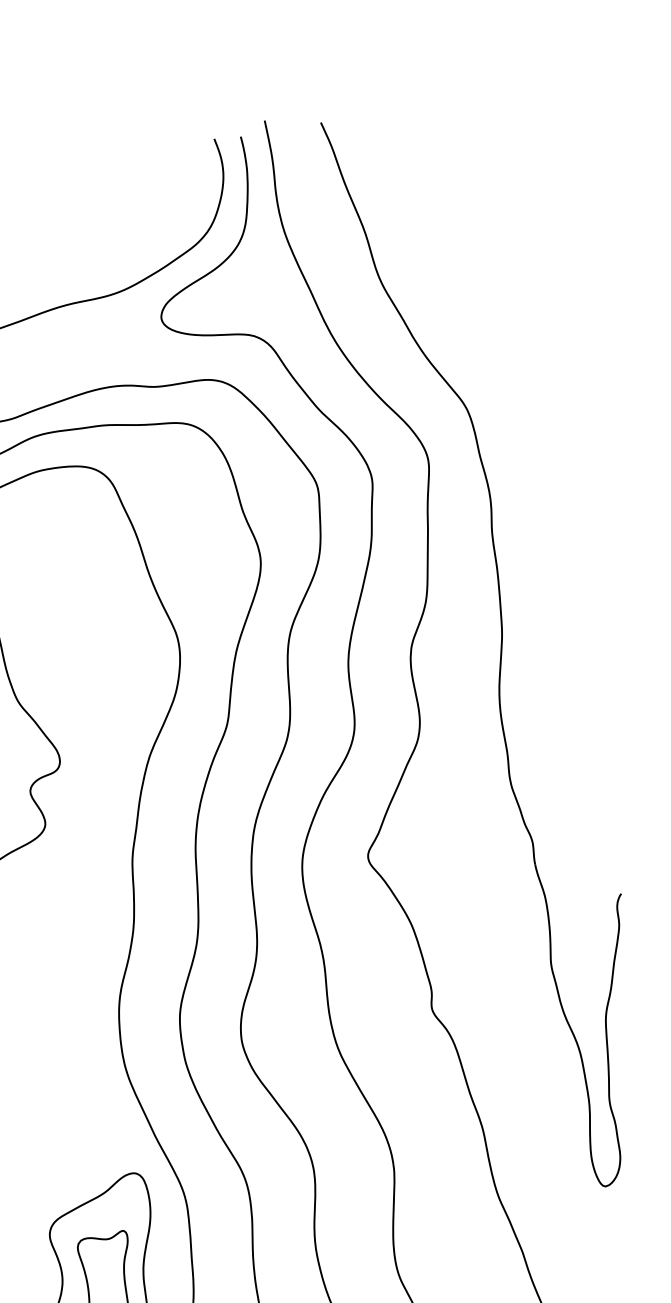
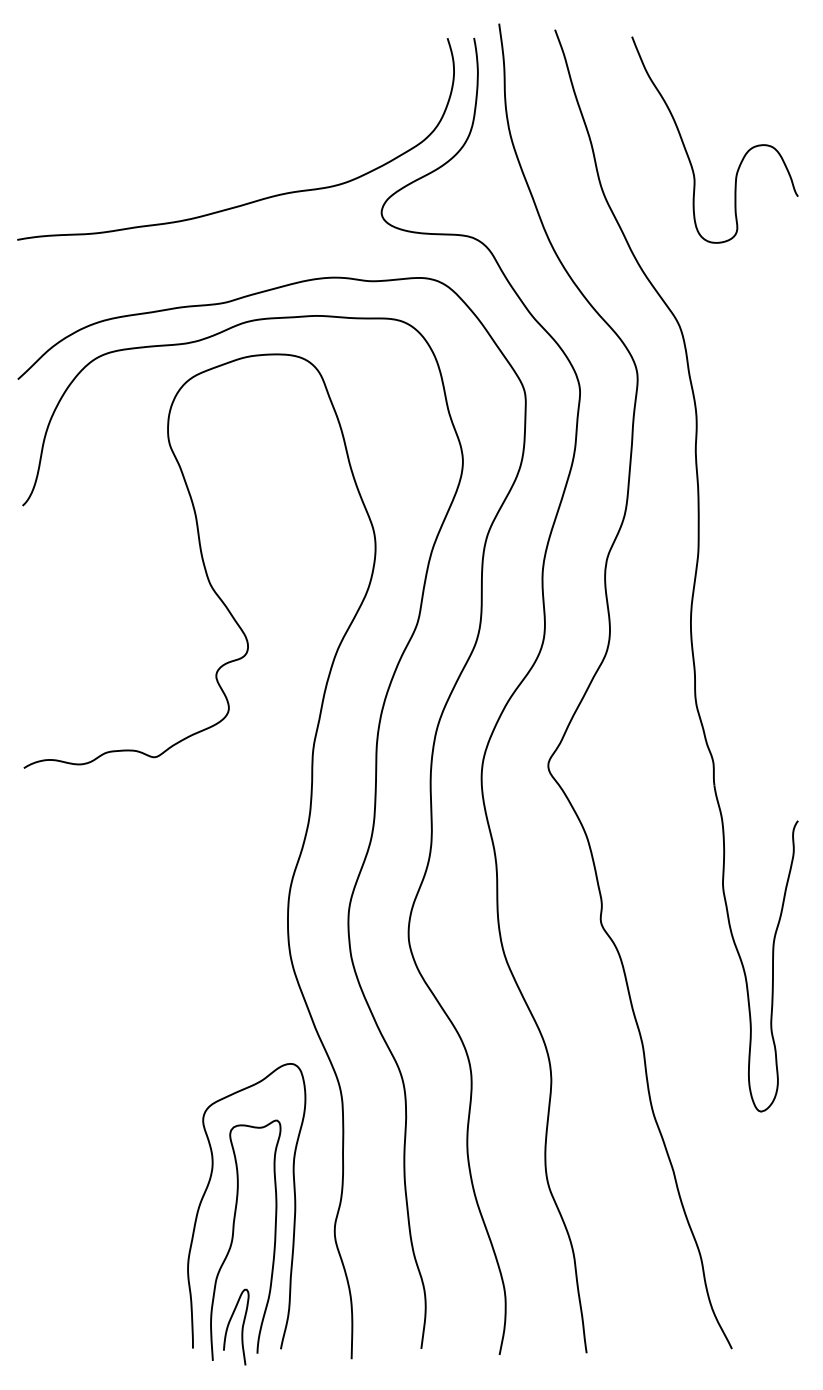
curve: (461, 234) -> (687, 151), added

